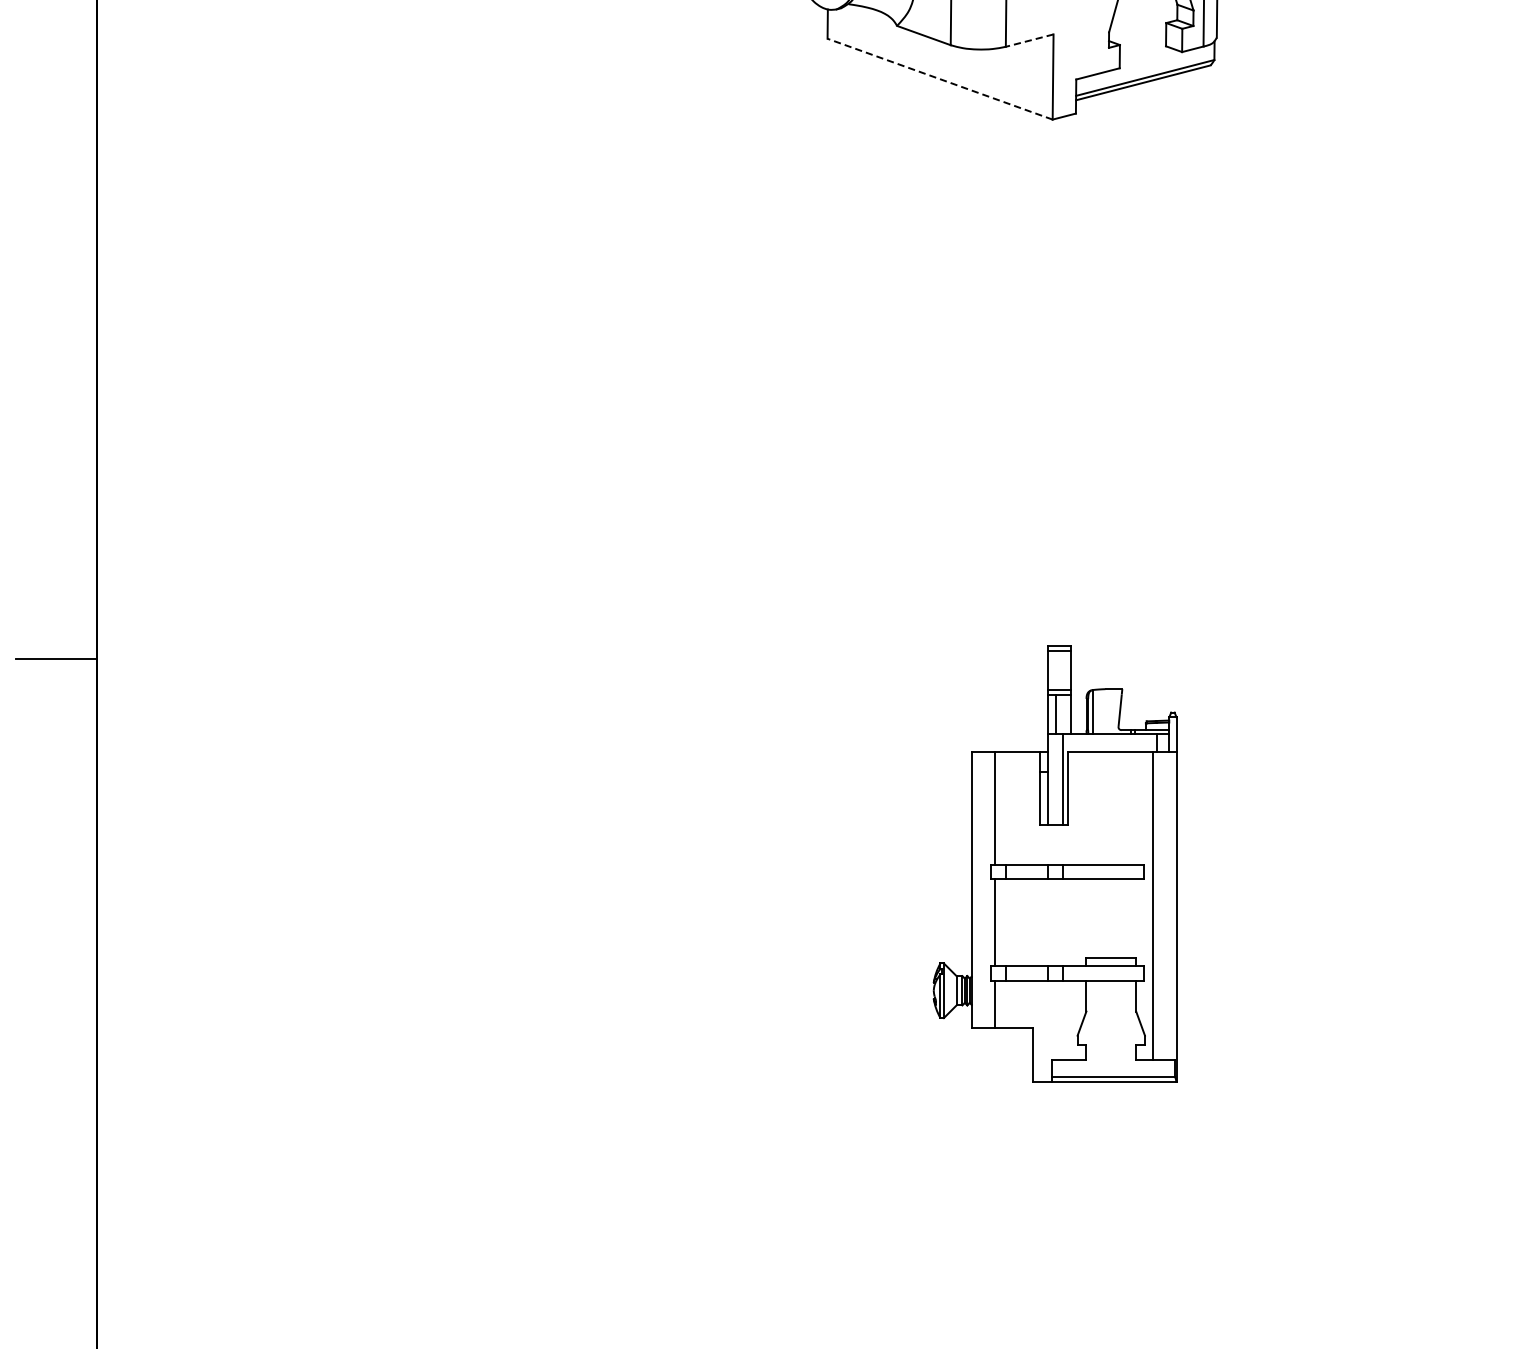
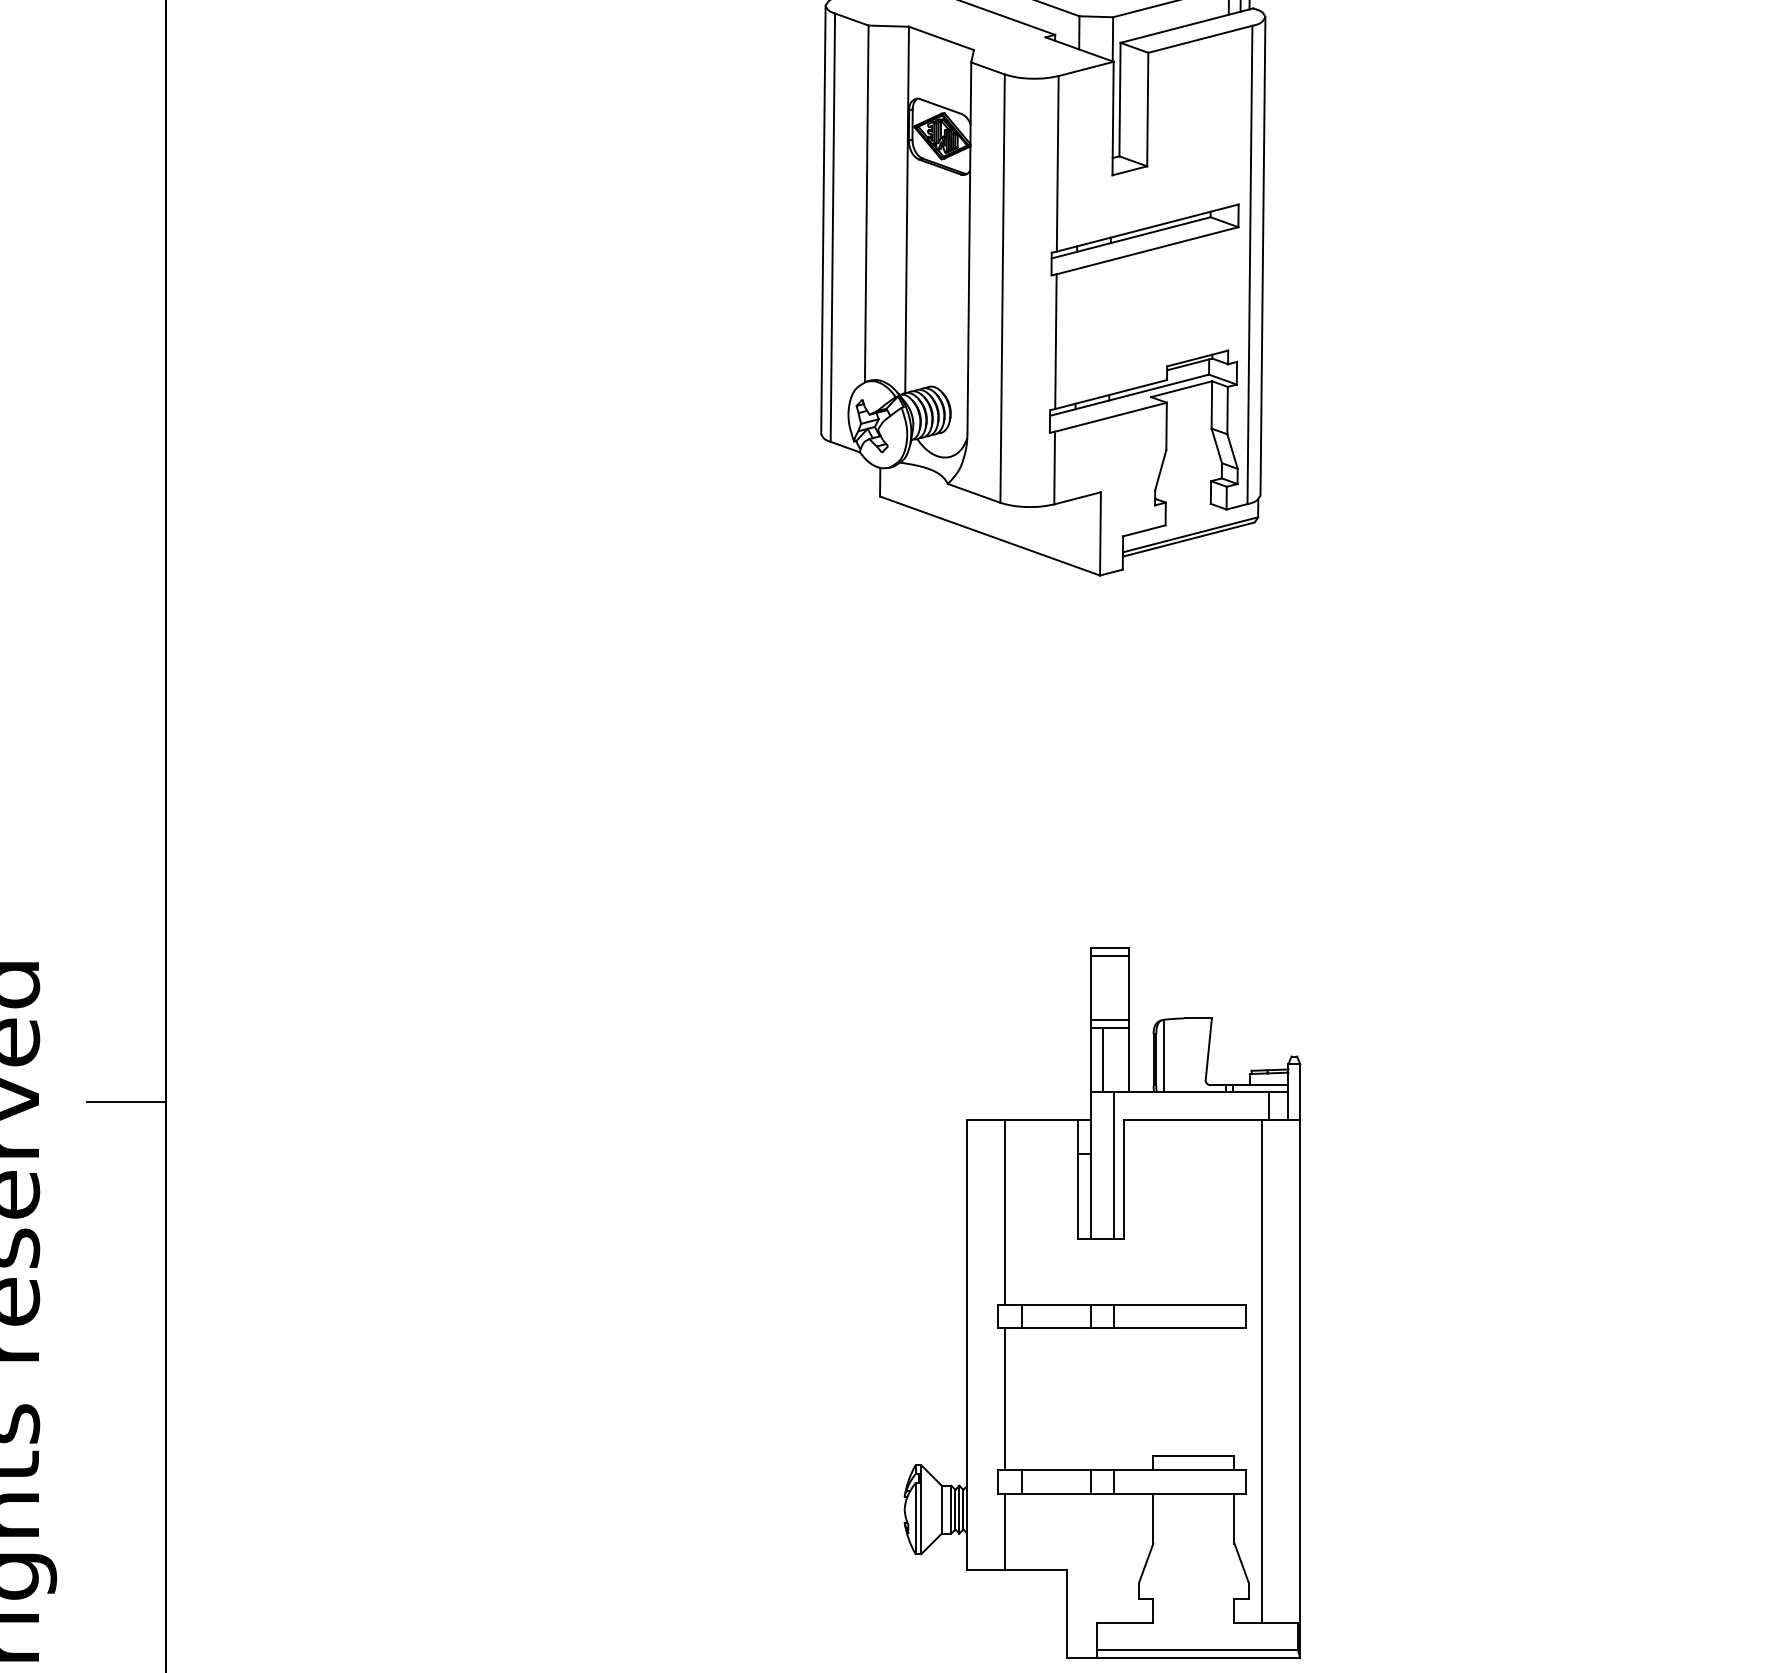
line: (1029, 40) -> (1077, 498), dashed -> solid
line: (940, 79) -> (990, 536), dashed -> solid
part: (1055, 863) -> (1102, 1302), size x1.67

